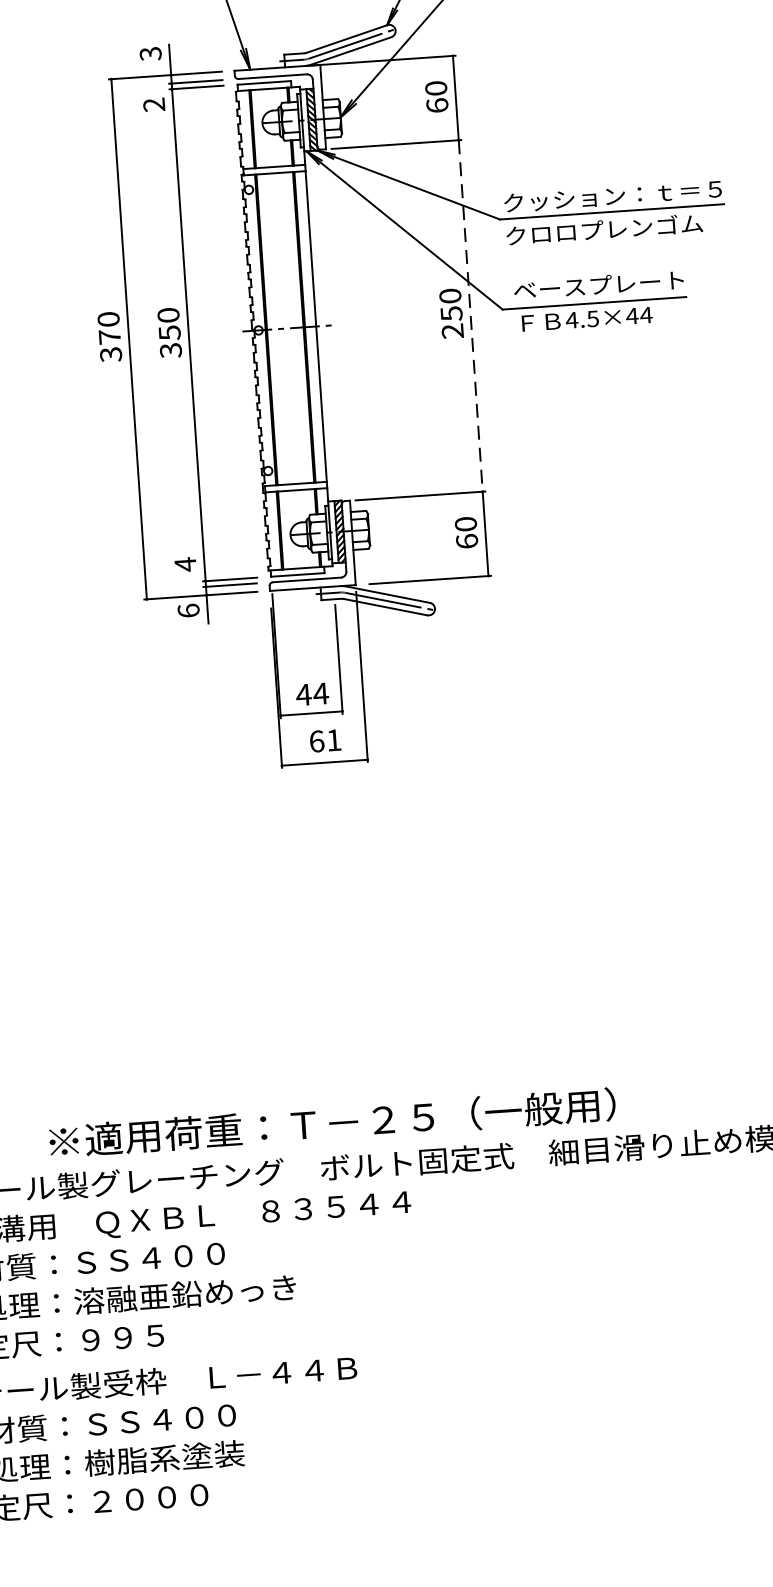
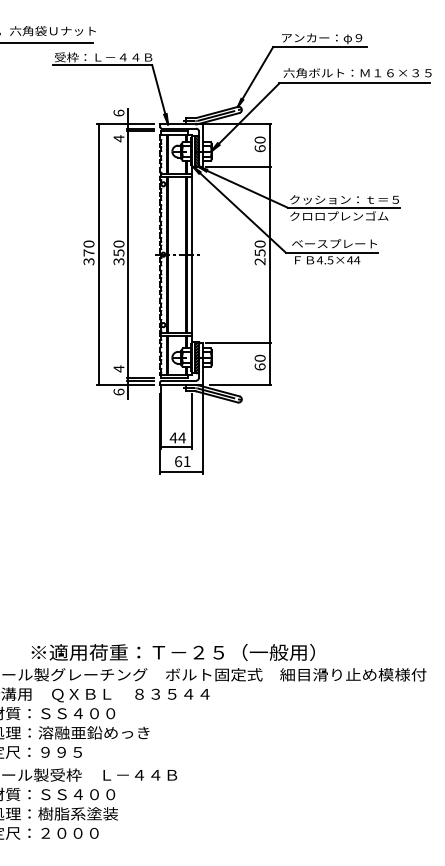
text: (149, 52) -> (118, 112), 3 -> 6
text: (153, 104) -> (118, 138), 2 -> 4
line: (470, 317) -> (269, 255), dashed -> solid

